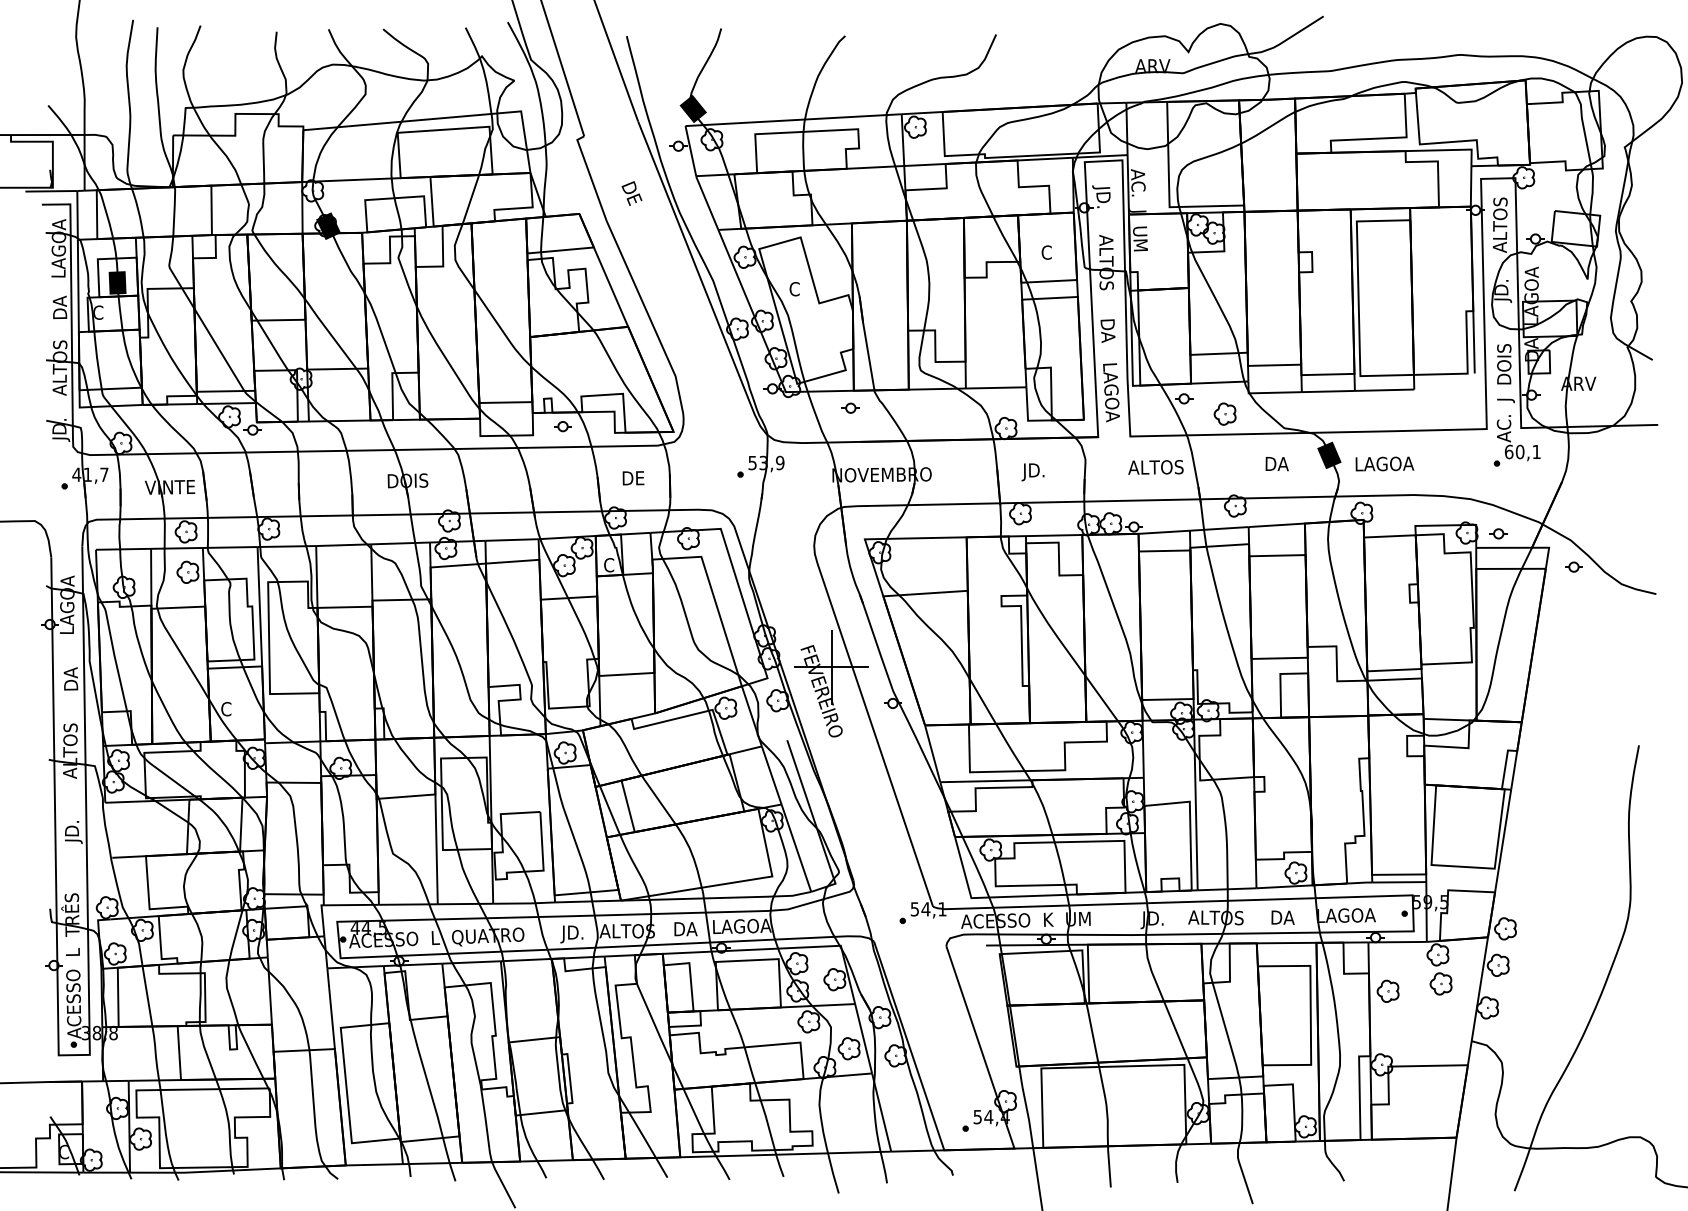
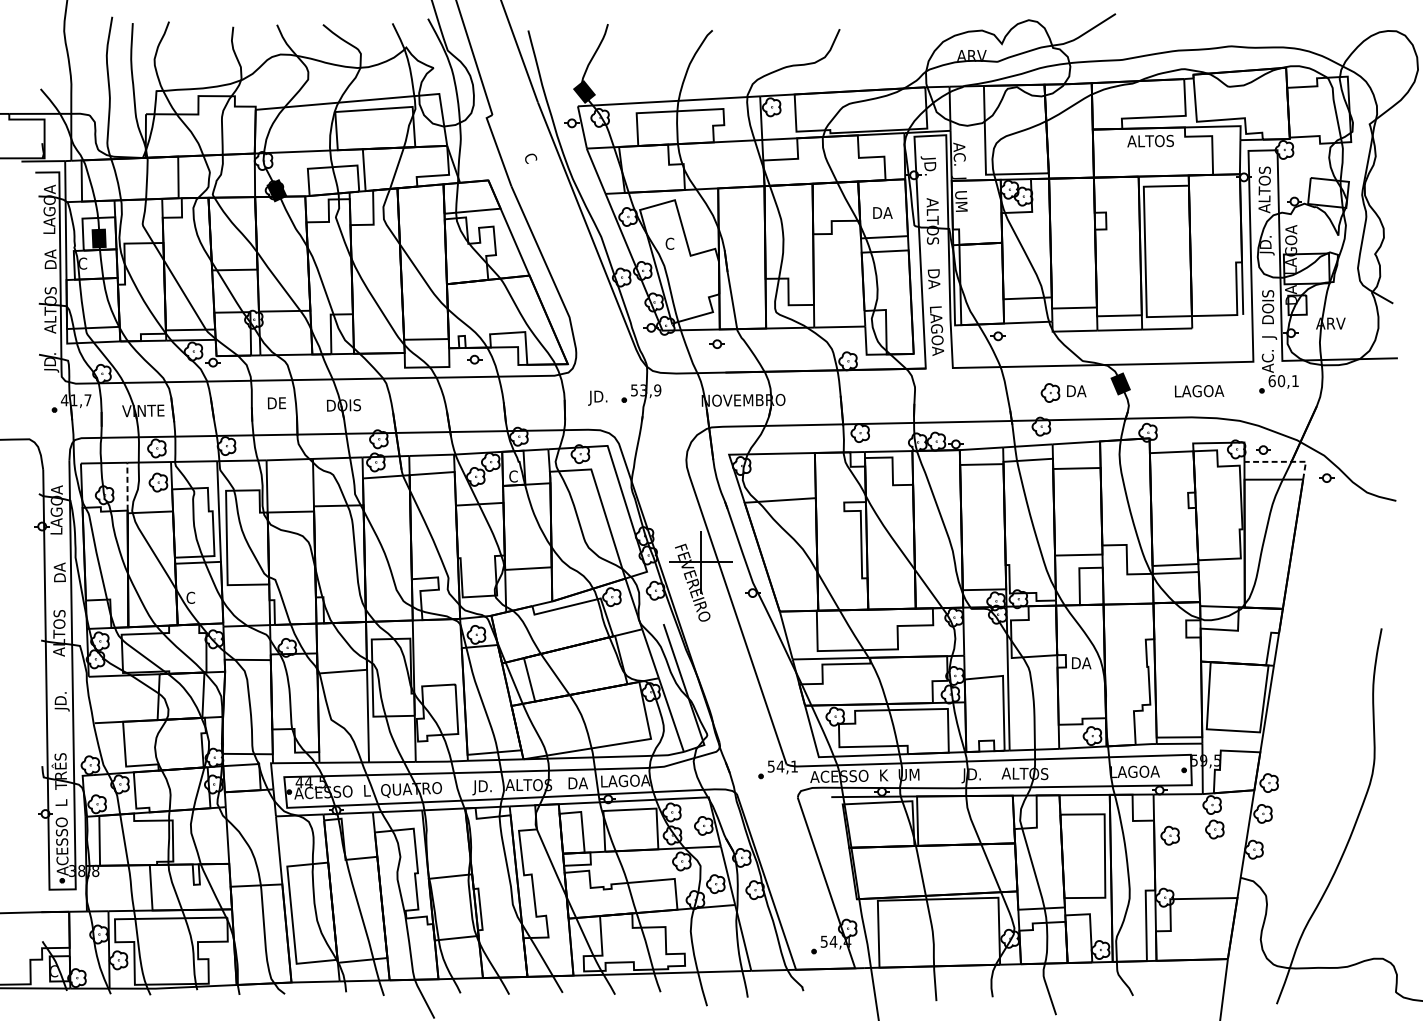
text: (631, 193) -> (532, 163), DE -> C
text: (1046, 252) -> (882, 212), C -> DA
part: (1224, 413) -> (1049, 392), moved
text: (1384, 463) -> (1199, 390), moved
text: (1155, 467) -> (1150, 141), moved
text: (1032, 472) -> (597, 398), moved
text: (633, 478) -> (276, 403), moved
line: (1524, 547) -> (1285, 461), solid -> dashed
line: (151, 576) -> (127, 486), solid -> dashed
text: (1282, 917) -> (1081, 663), moved

